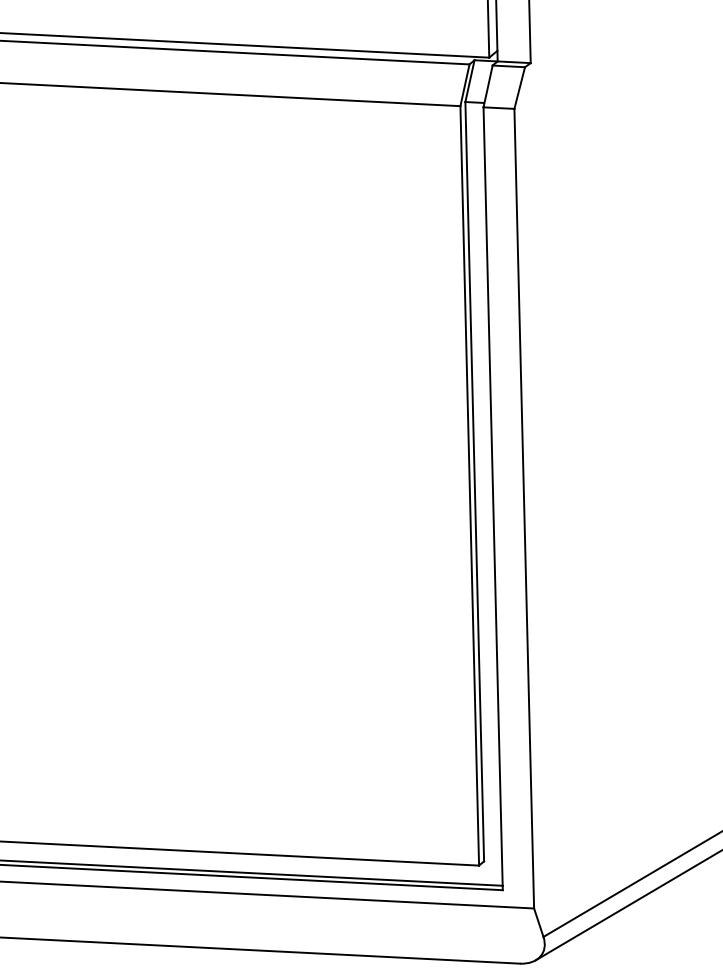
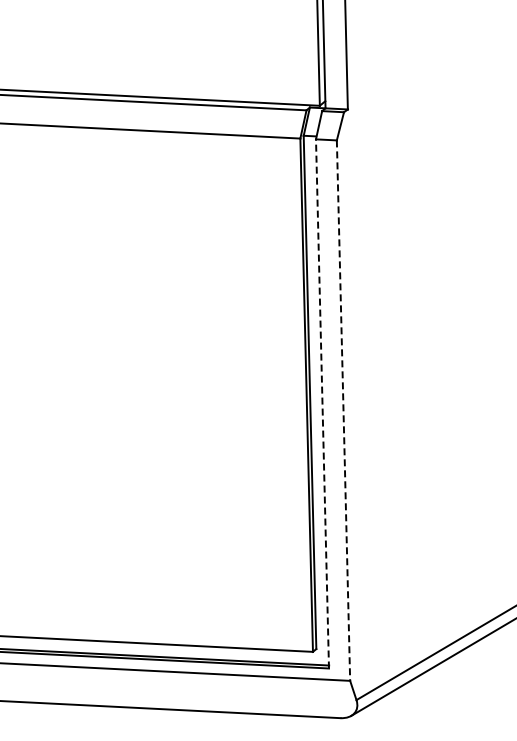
line: (493, 498) -> (322, 403), solid -> dashed
line: (524, 509) -> (343, 411), solid -> dashed

